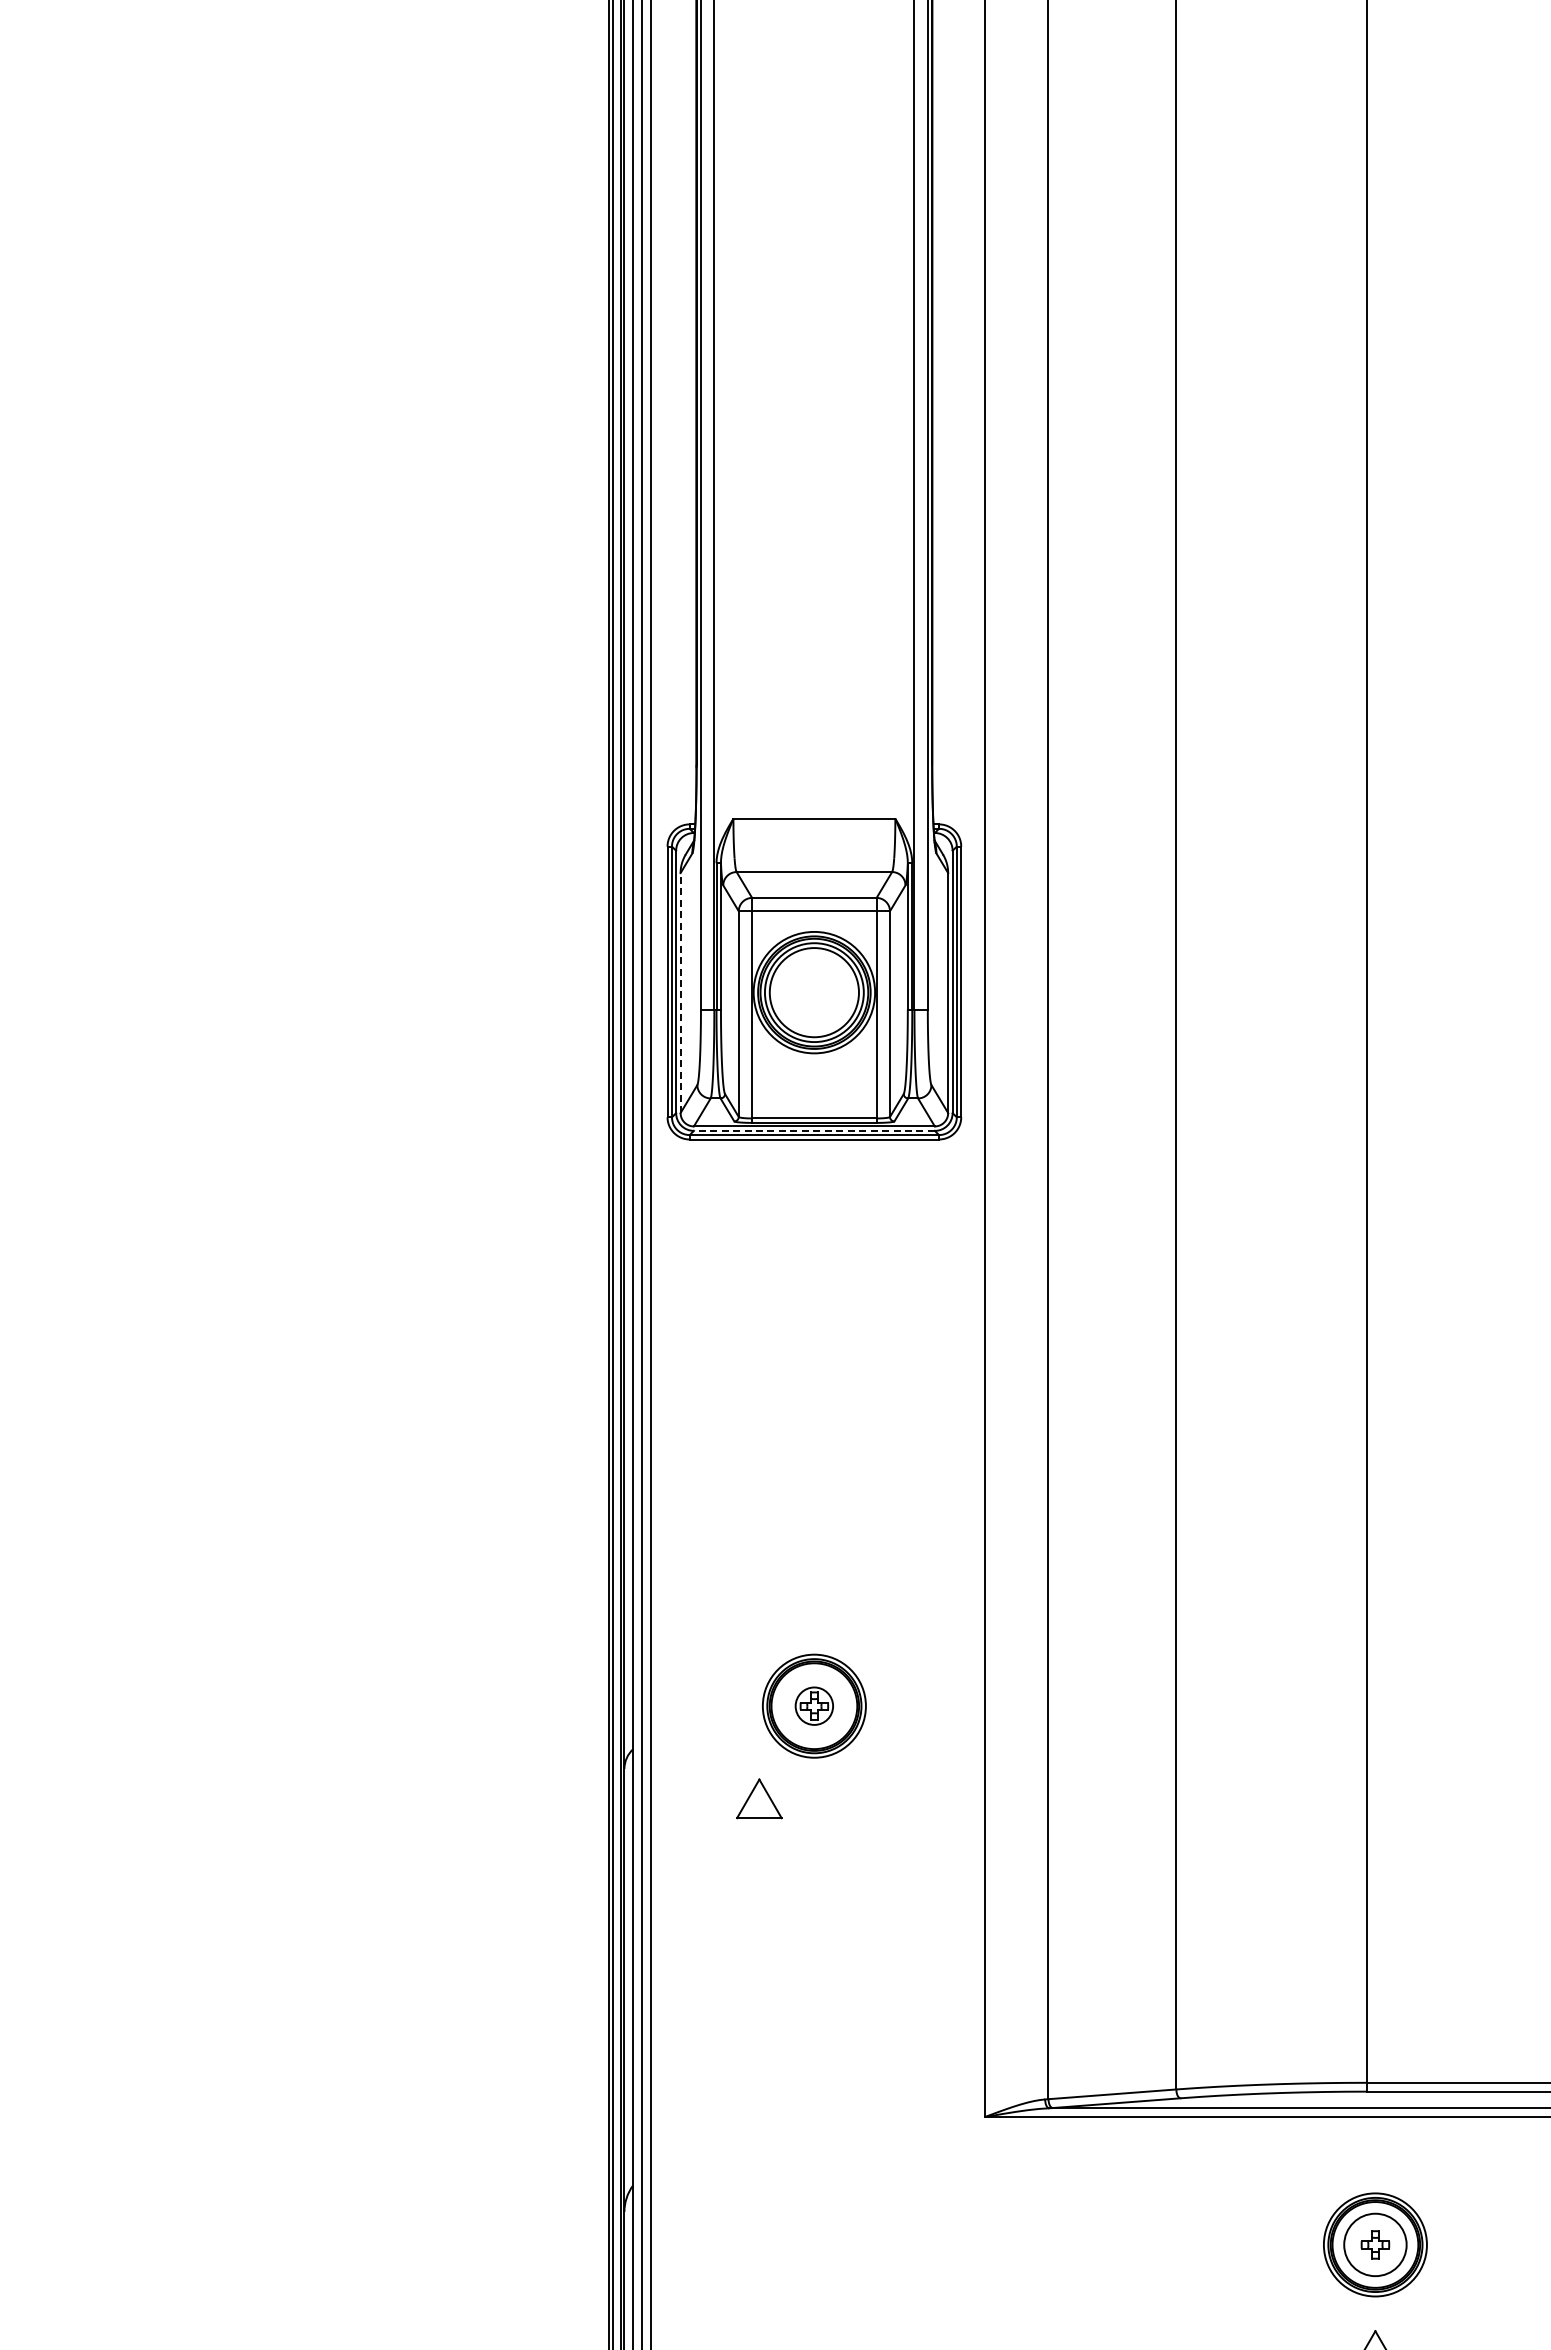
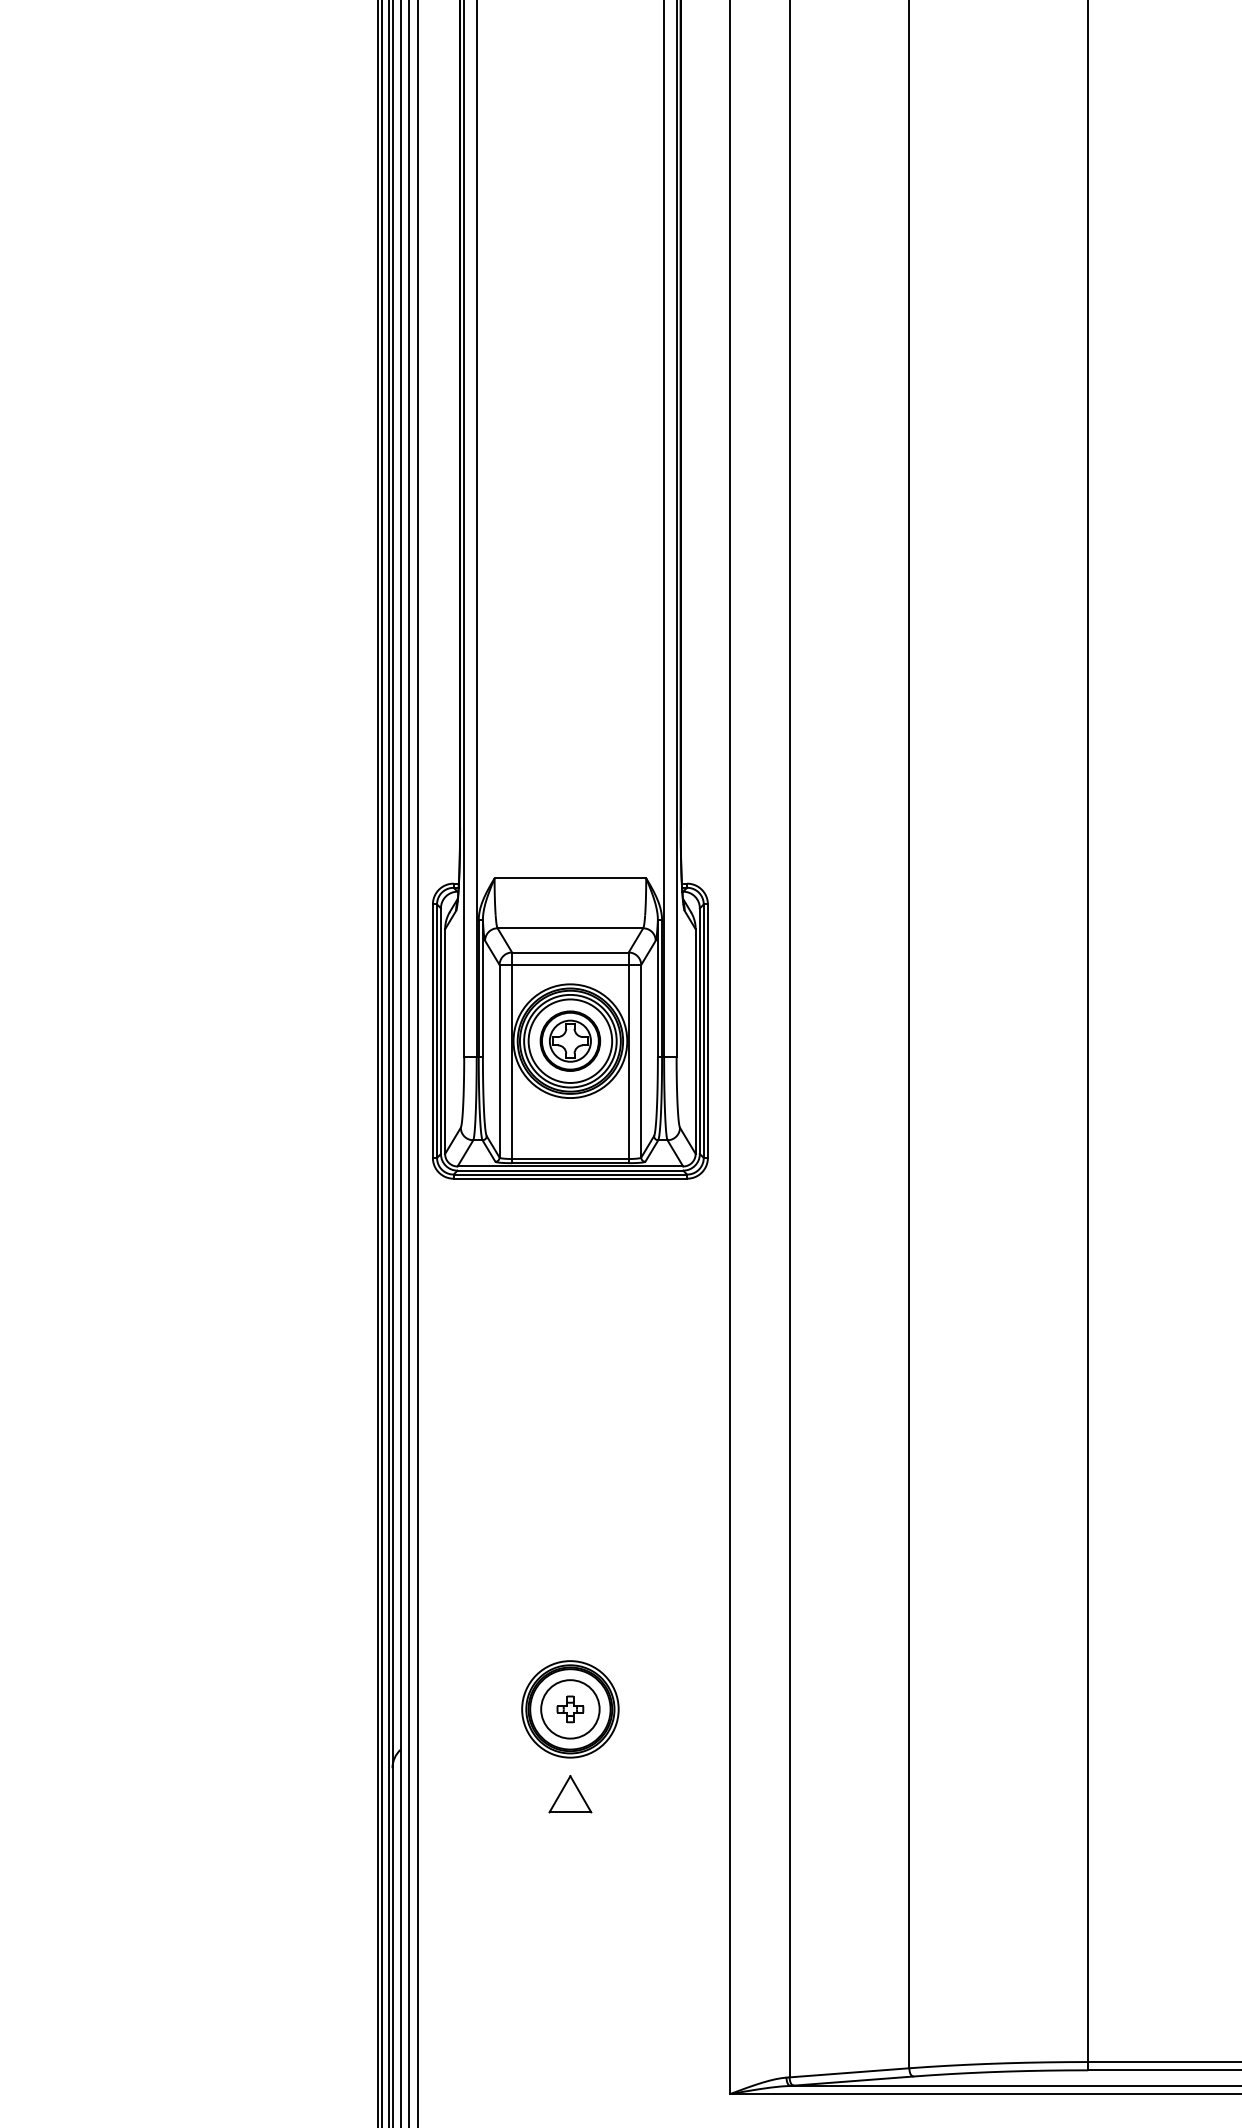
part: (814, 992) -> (570, 1041), added
line: (680, 993) -> (445, 1042), dashed -> solid
line: (813, 1130) -> (569, 1170), dashed -> solid
circle: (814, 1705) -> (570, 1708), size x1.67
part: (759, 1798) -> (570, 1793), moved

